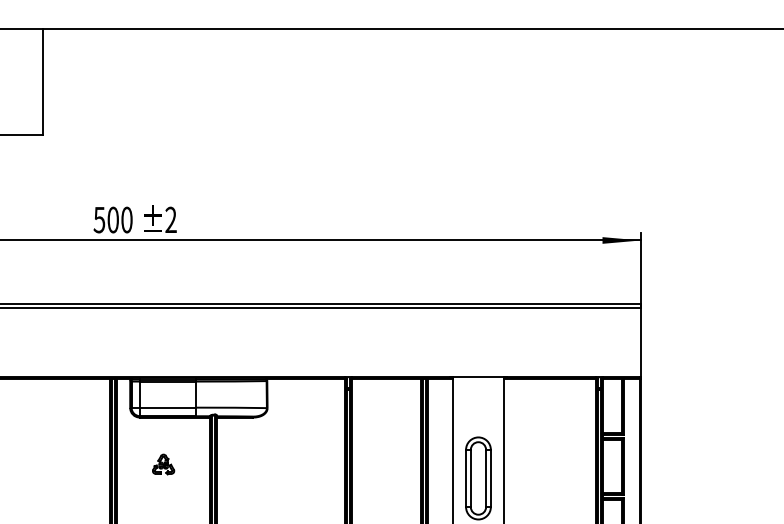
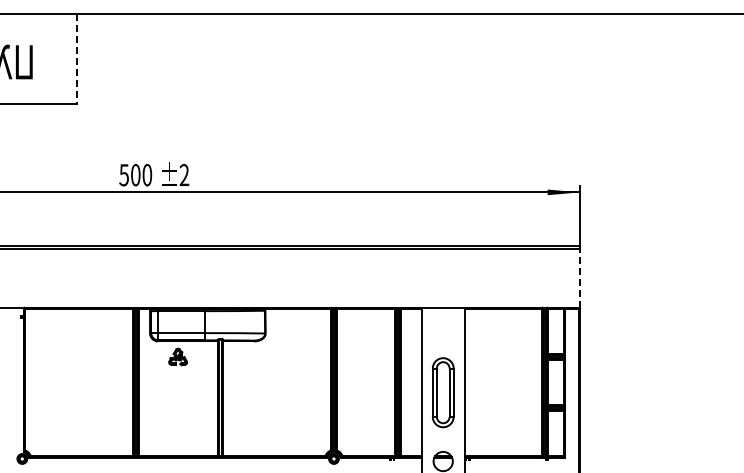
line: (42, 81) -> (76, 58), solid -> dashed
line: (640, 341) -> (579, 277), solid -> dashed
part: (162, 463) -> (177, 356), moved

